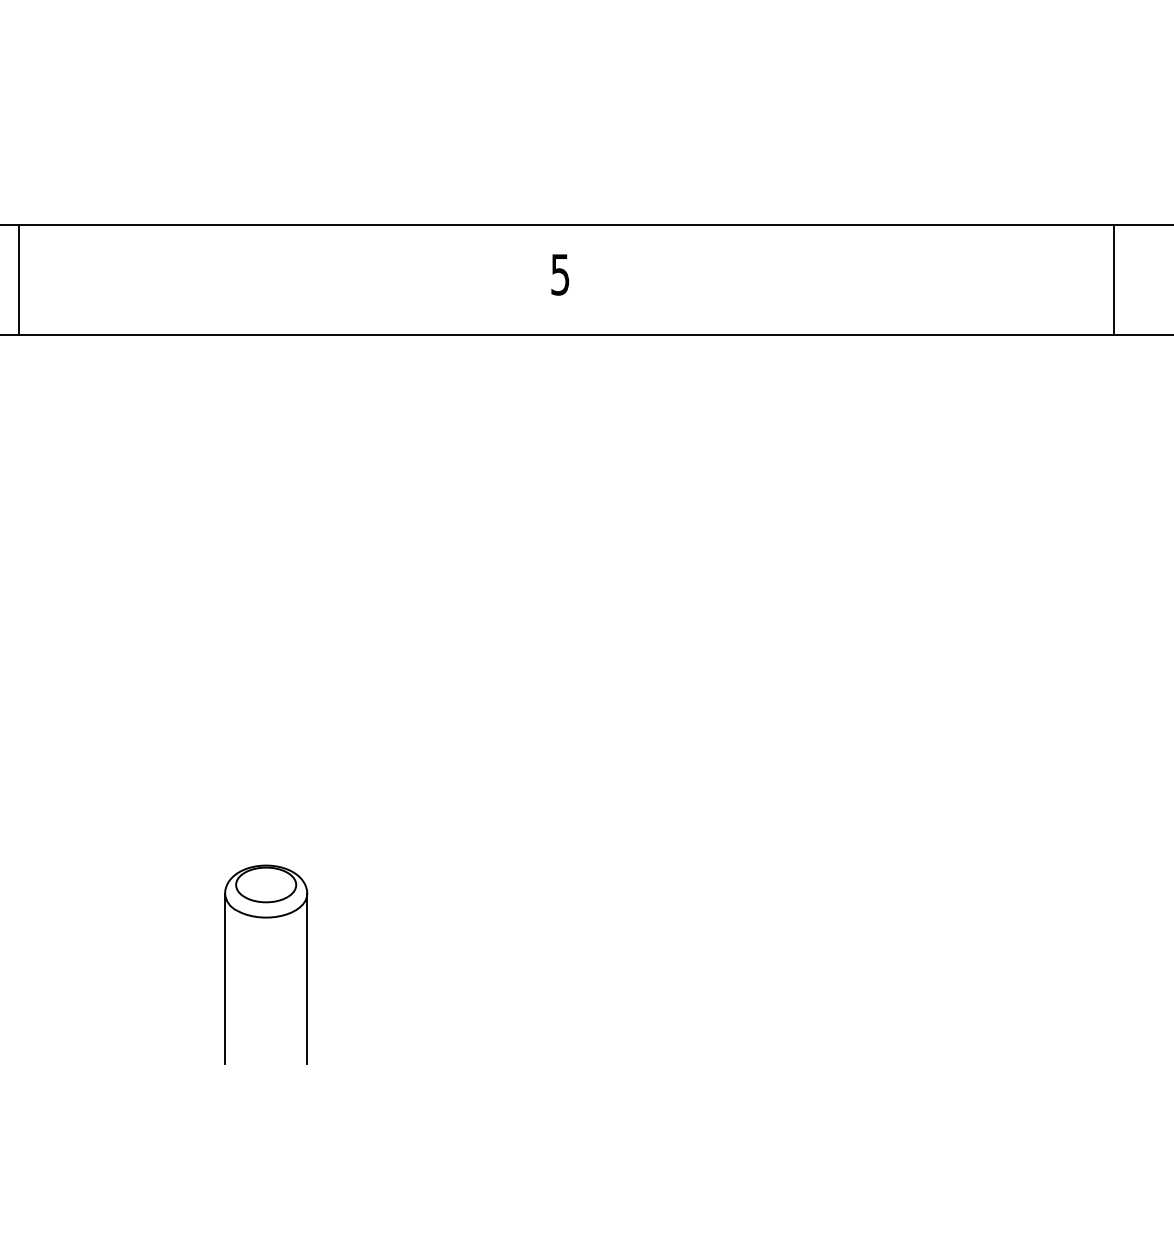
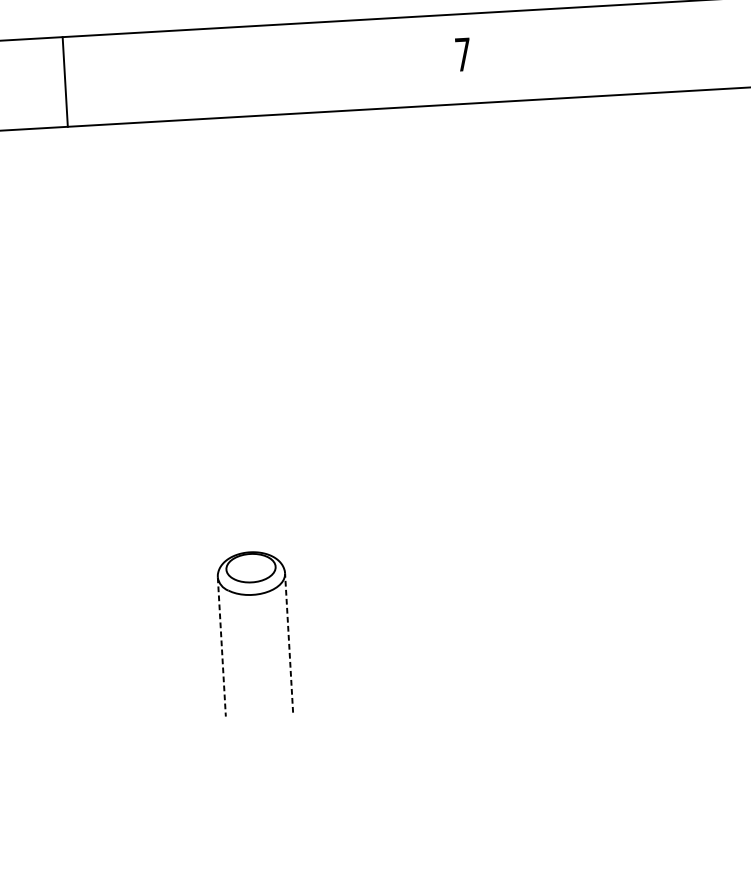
text: (560, 274) -> (463, 54), 5 -> 7
line: (19, 279) -> (65, 81), moved
line: (225, 978) -> (222, 646), solid -> dashed
line: (307, 978) -> (289, 642), solid -> dashed

